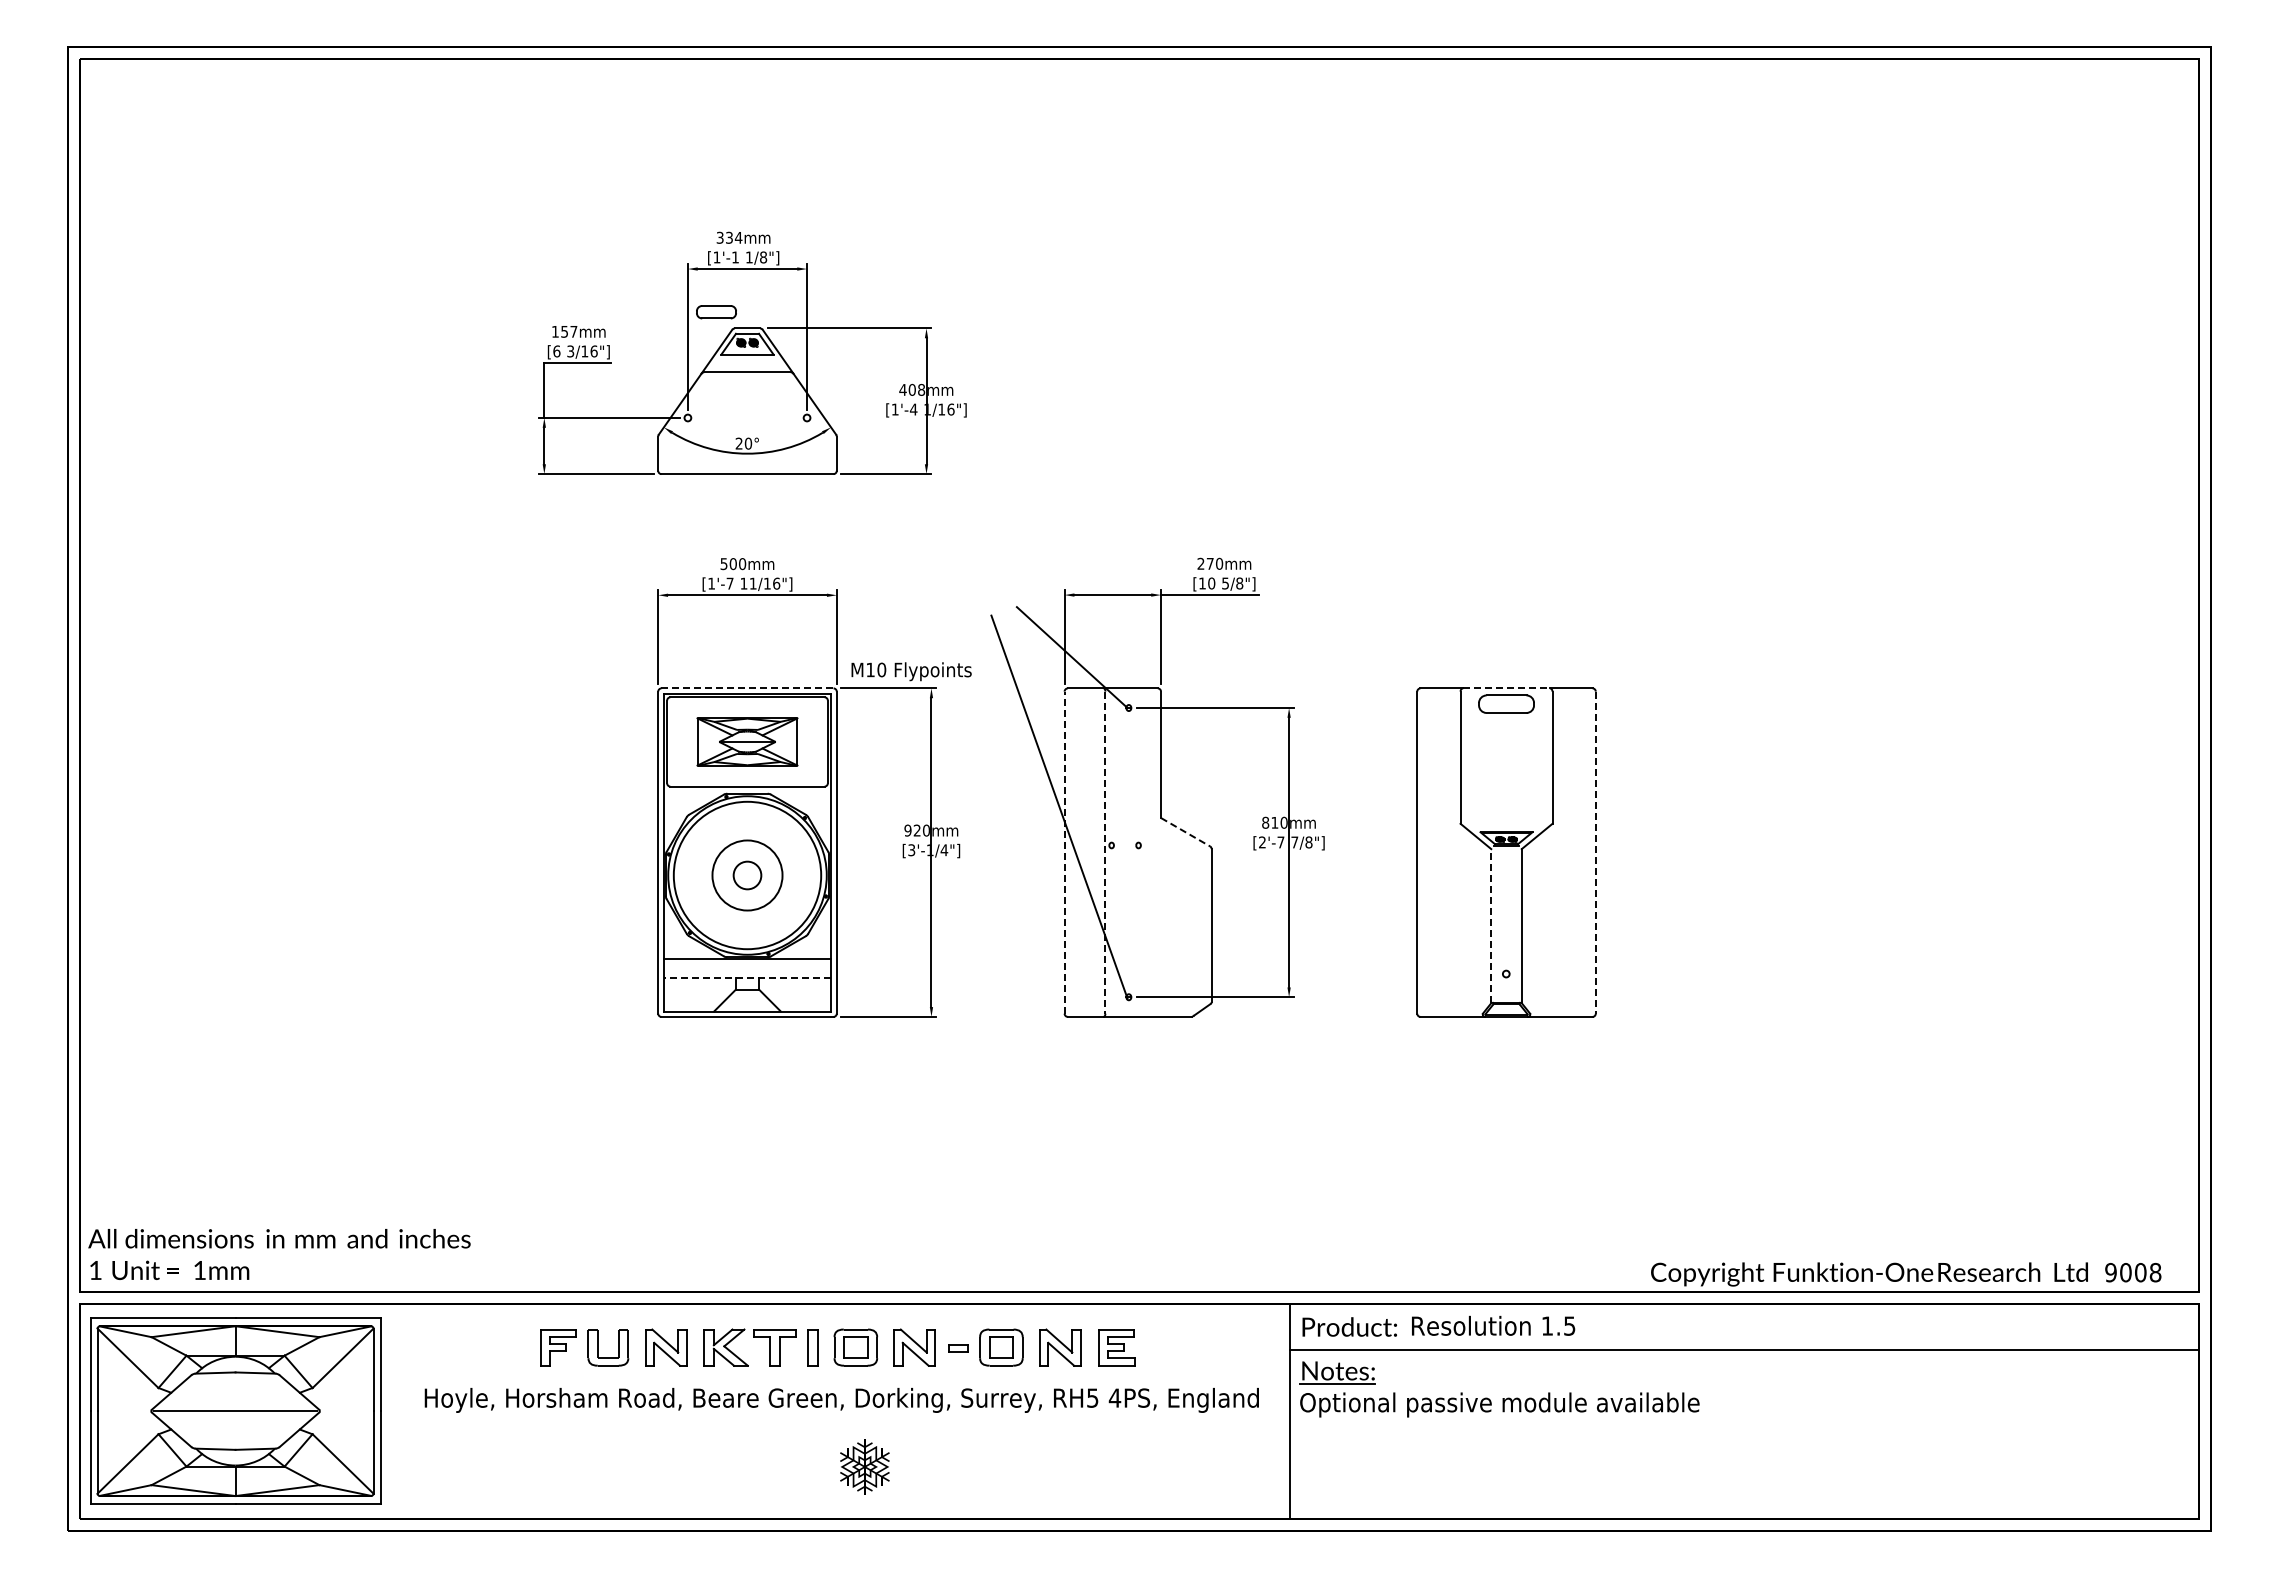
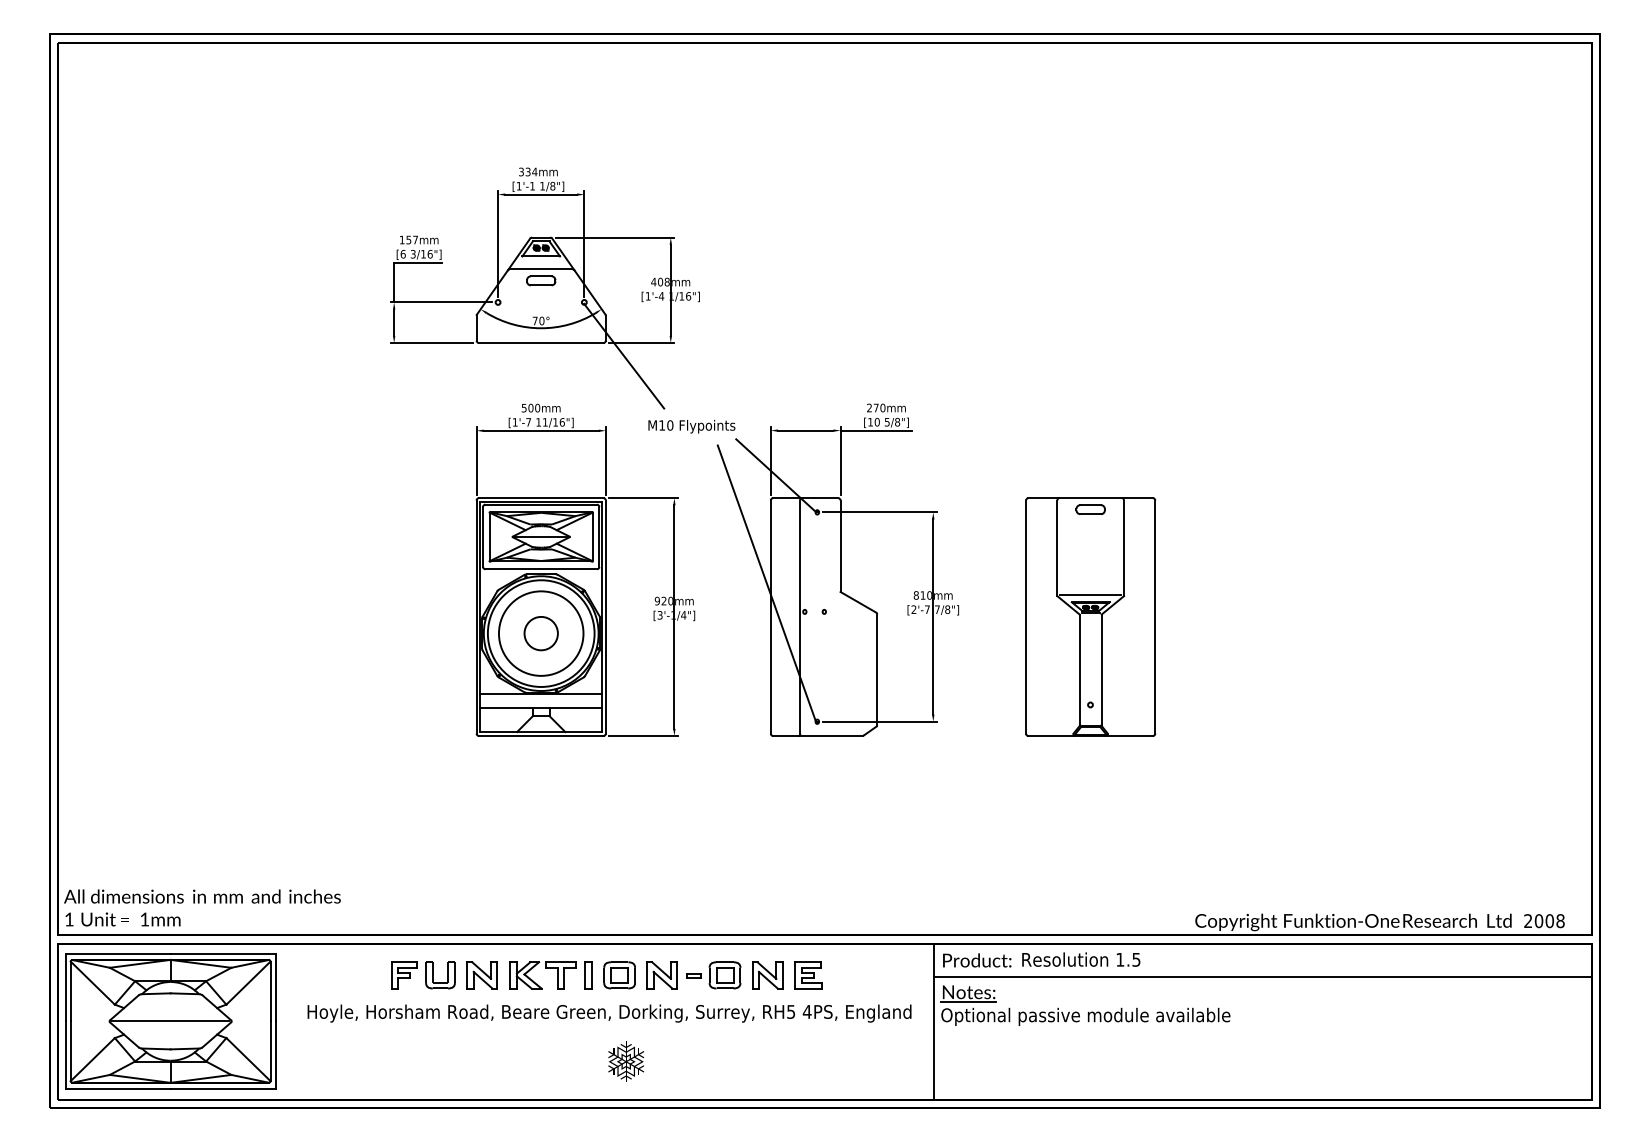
part: (716, 312) -> (541, 281), moved
text: (738, 443) -> (534, 320), 20° -> 70°
line: (861, 491) -> (623, 355), added
text: (911, 671) -> (691, 426), moved
line: (748, 688) -> (541, 498), dashed -> solid
line: (1507, 688) -> (1091, 498), dashed -> solid
part: (1506, 704) -> (1090, 509), size x0.71
part: (747, 741) -> (541, 536), size x1.43
line: (1506, 821) -> (1090, 594), added
line: (1185, 832) -> (858, 602), dashed -> solid
line: (1064, 852) -> (770, 616), dashed -> solid
line: (1105, 853) -> (800, 617), dashed -> solid
line: (1595, 853) -> (1155, 617), dashed -> solid
circle: (747, 875) -> (541, 633), size x1.67
circle: (747, 875) -> (541, 633), size x1.67
line: (1491, 925) -> (1079, 669), dashed -> solid
line: (747, 978) -> (541, 708), dashed -> solid
text: (2110, 1272) -> (1527, 921), 9008 -> 2008

